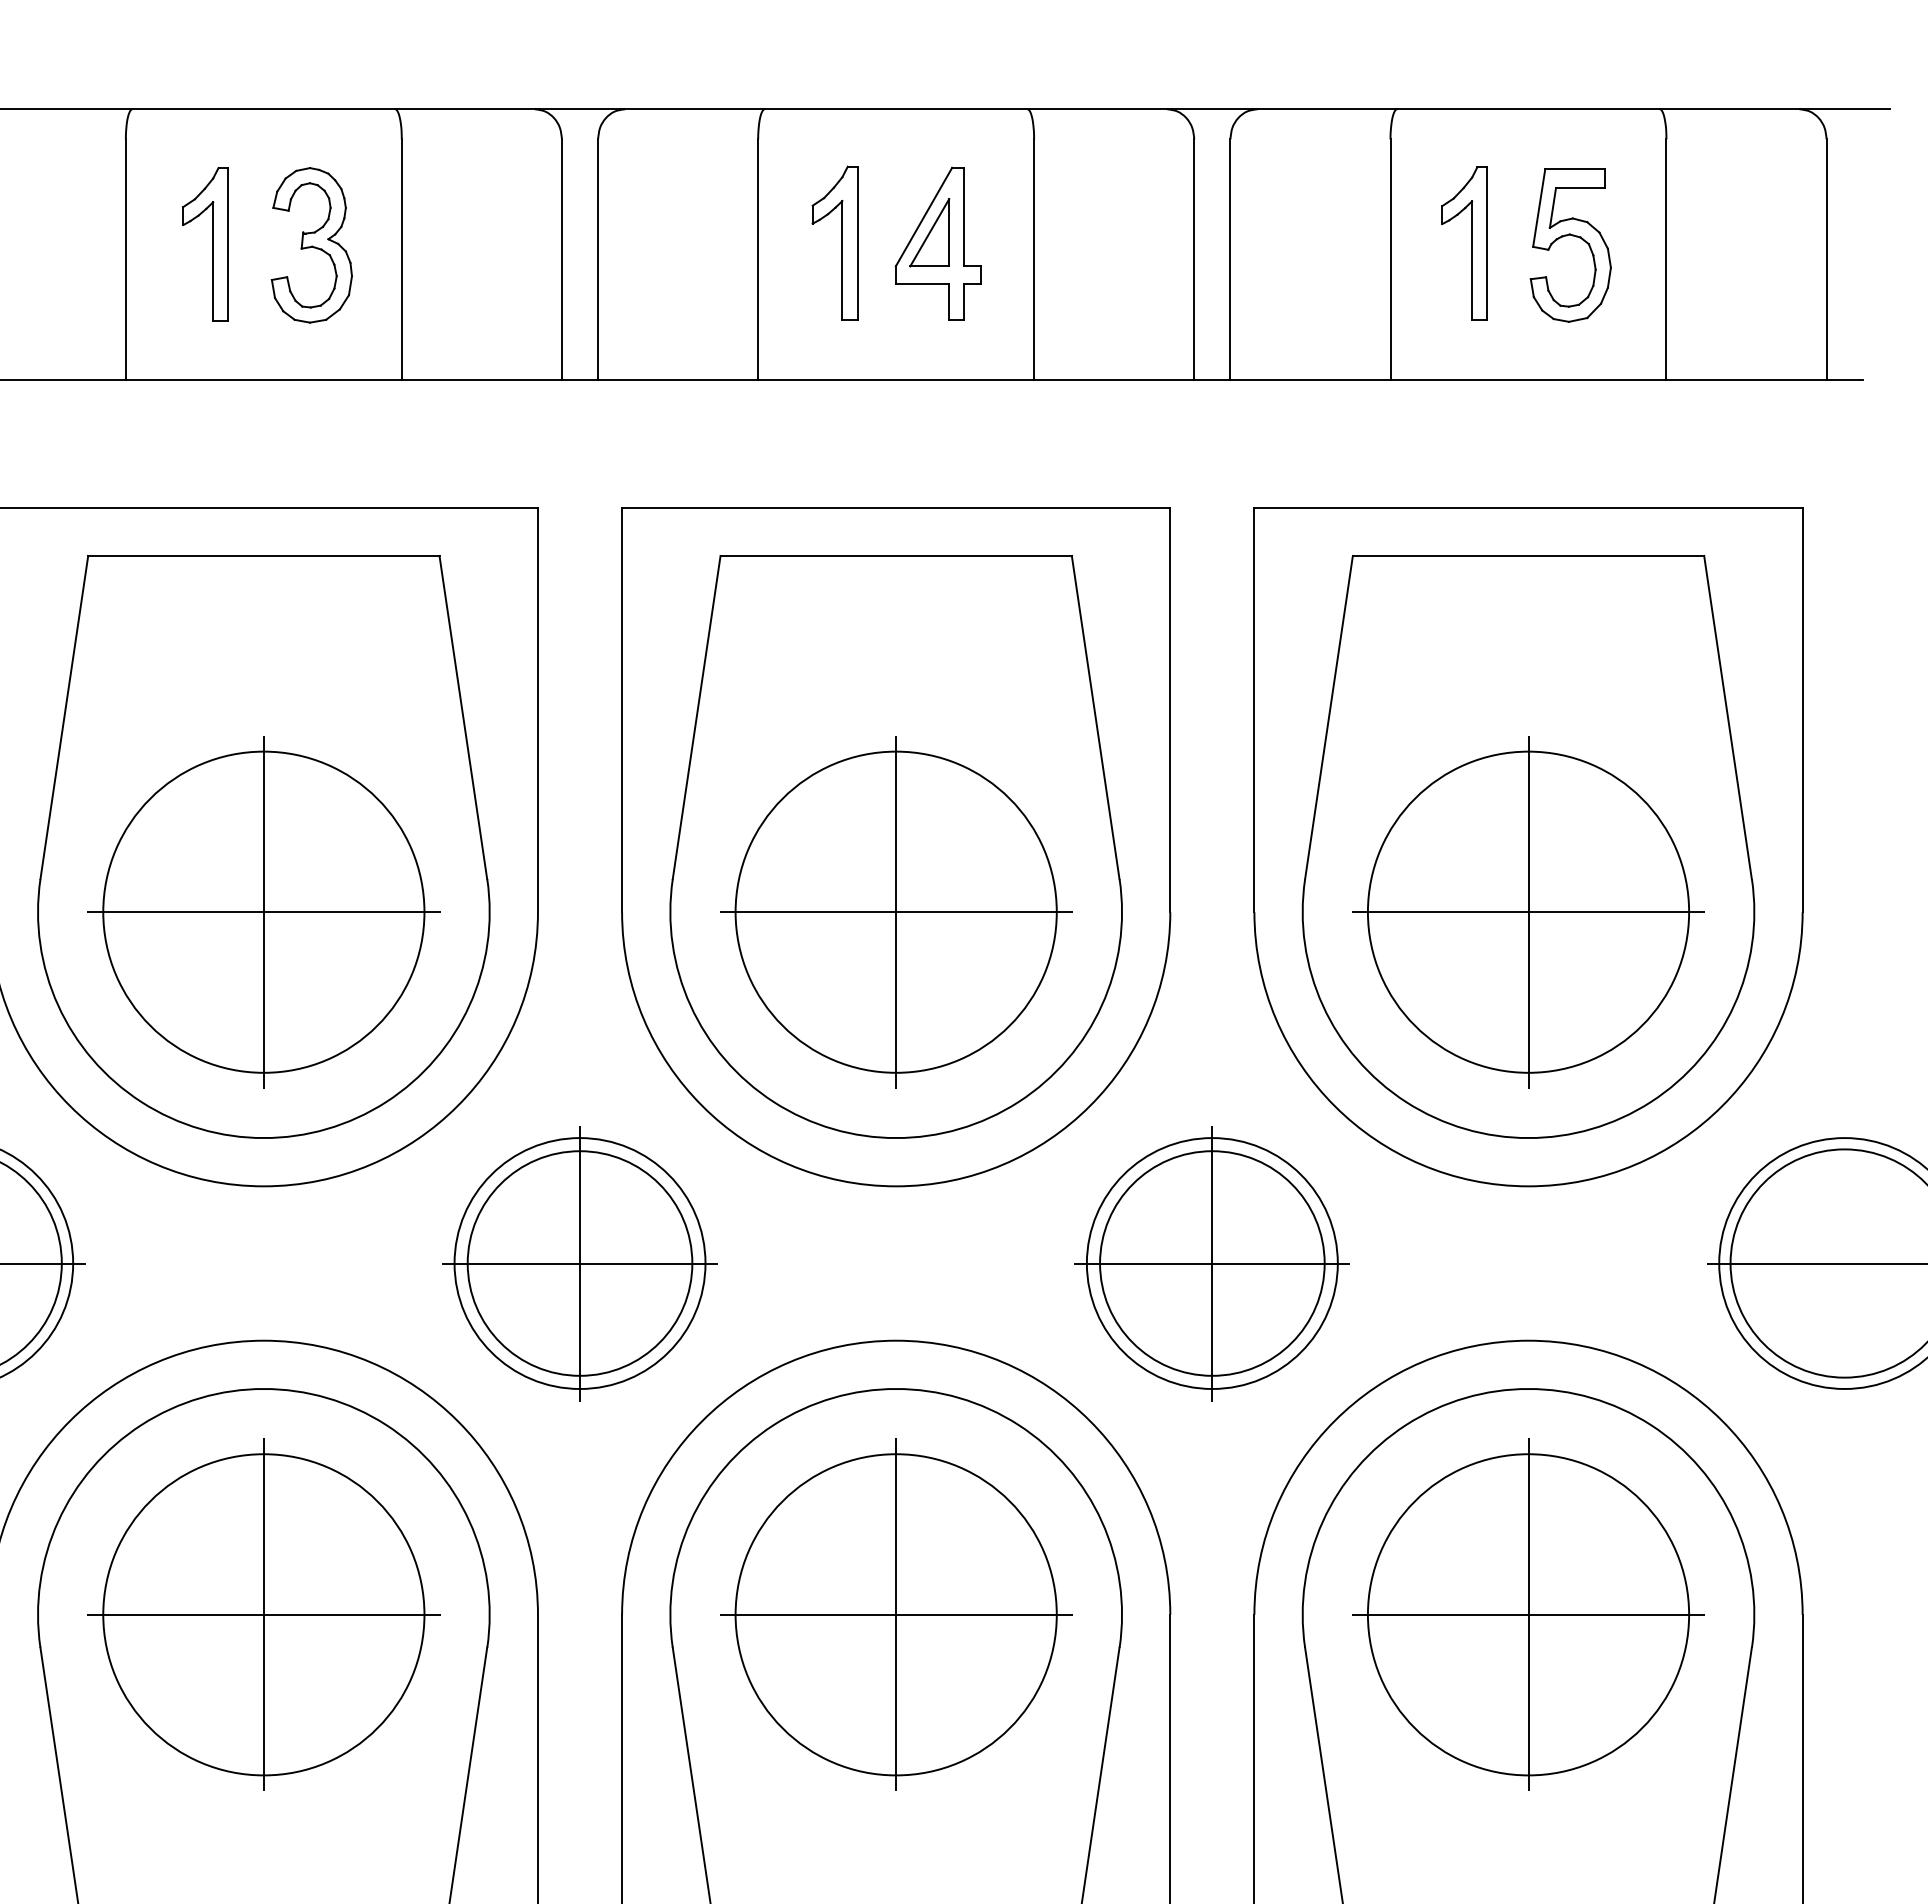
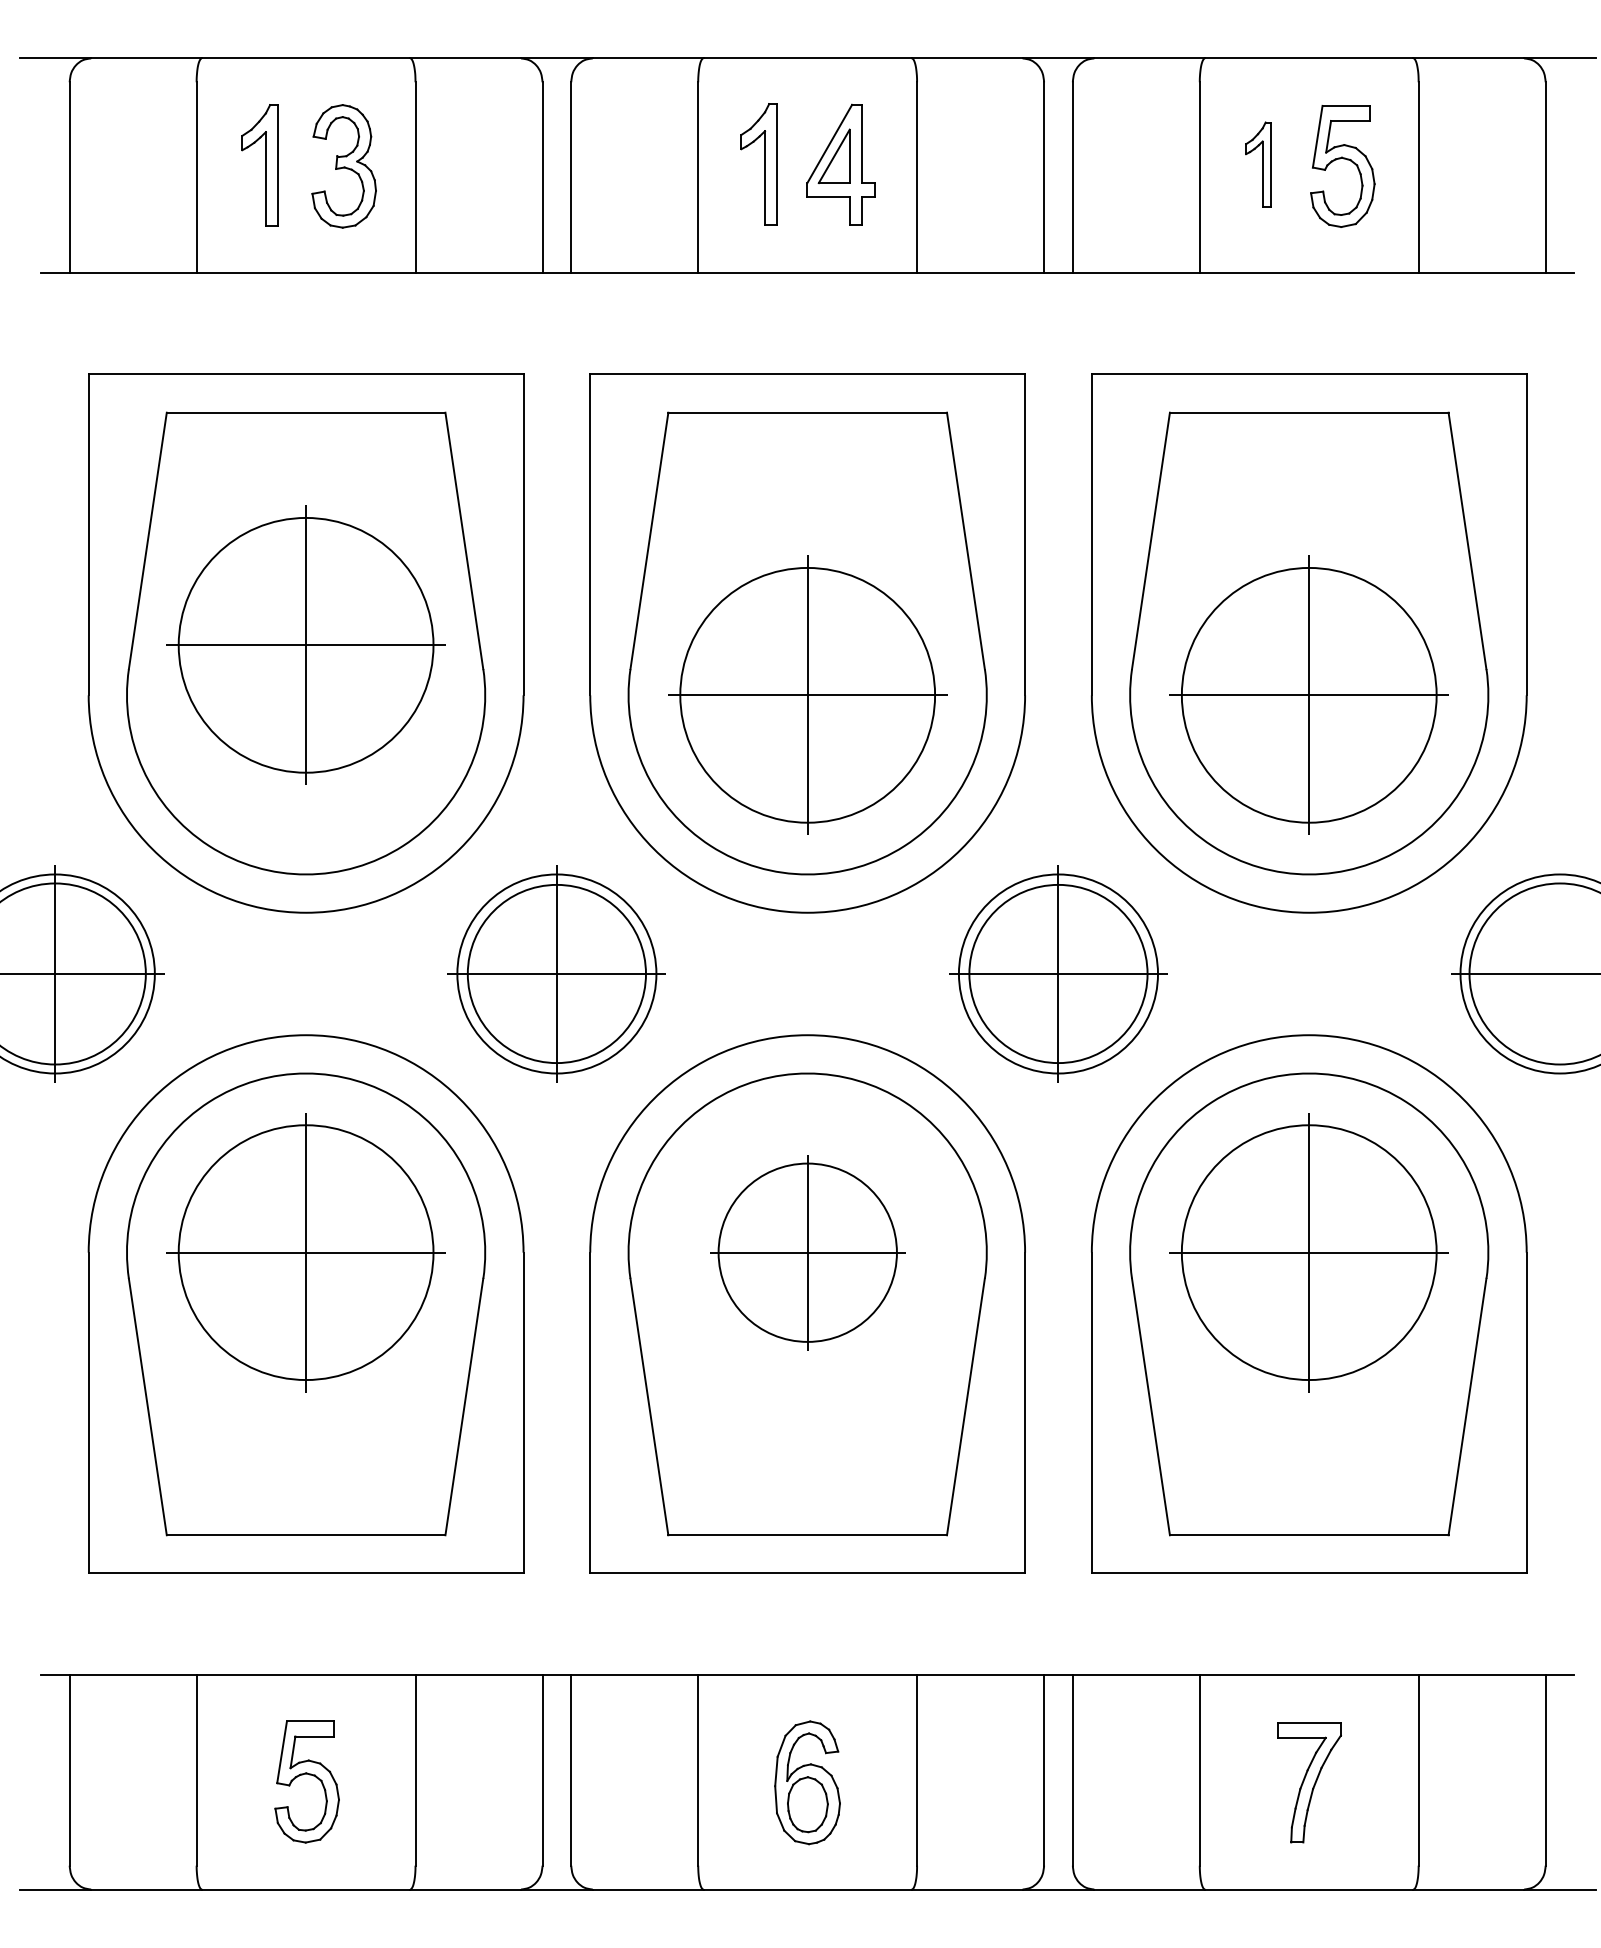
part: (1464, 242) -> (1258, 164), size x0.7
part: (263, 911) -> (305, 644), moved
part: (895, 1614) -> (807, 1252), size x0.7

